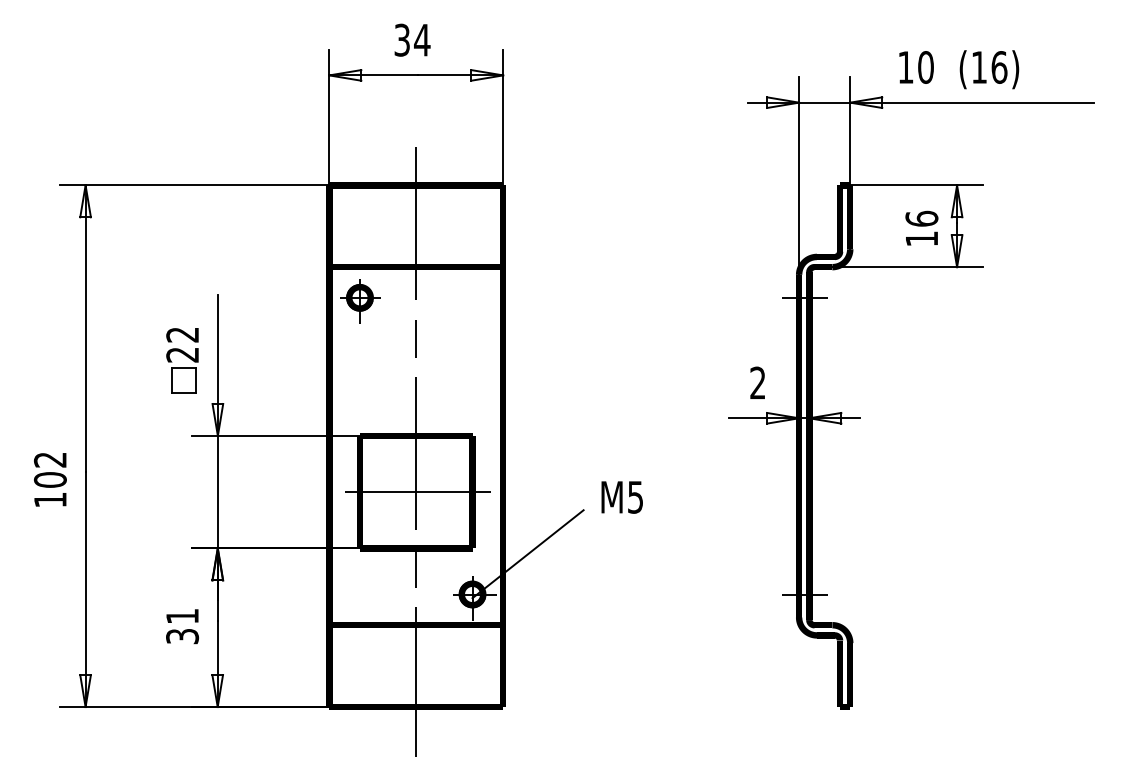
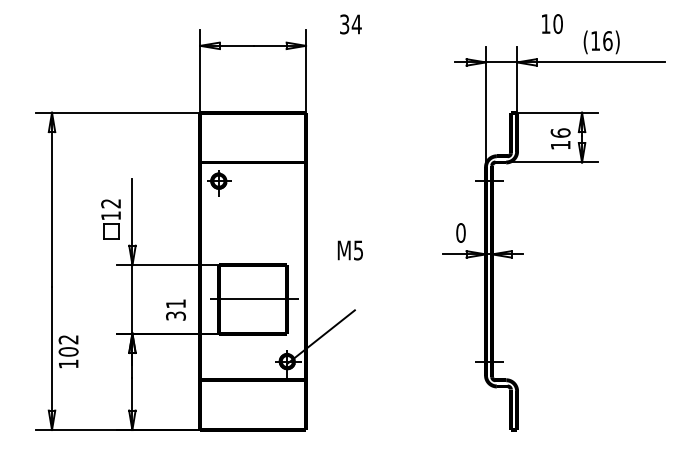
text: (411, 40) -> (350, 24), moved
text: (916, 66) -> (552, 23), moved
text: (181, 354) -> (110, 215), 22 -> 12
text: (757, 382) -> (460, 232), 2 -> 0
line: (416, 451) -> (253, 274), removed
text: (50, 479) -> (68, 351), moved
text: (620, 497) -> (349, 250), moved
text: (181, 625) -> (175, 309), moved

